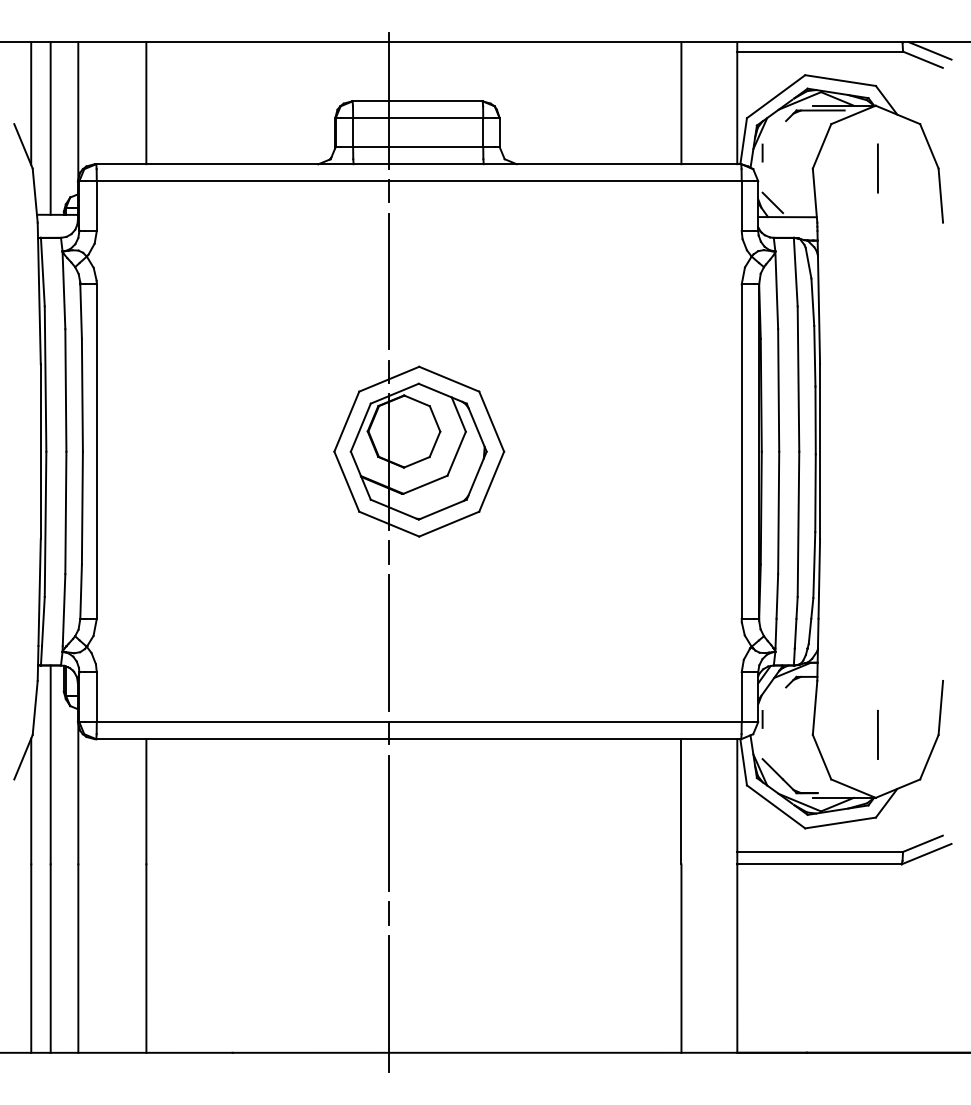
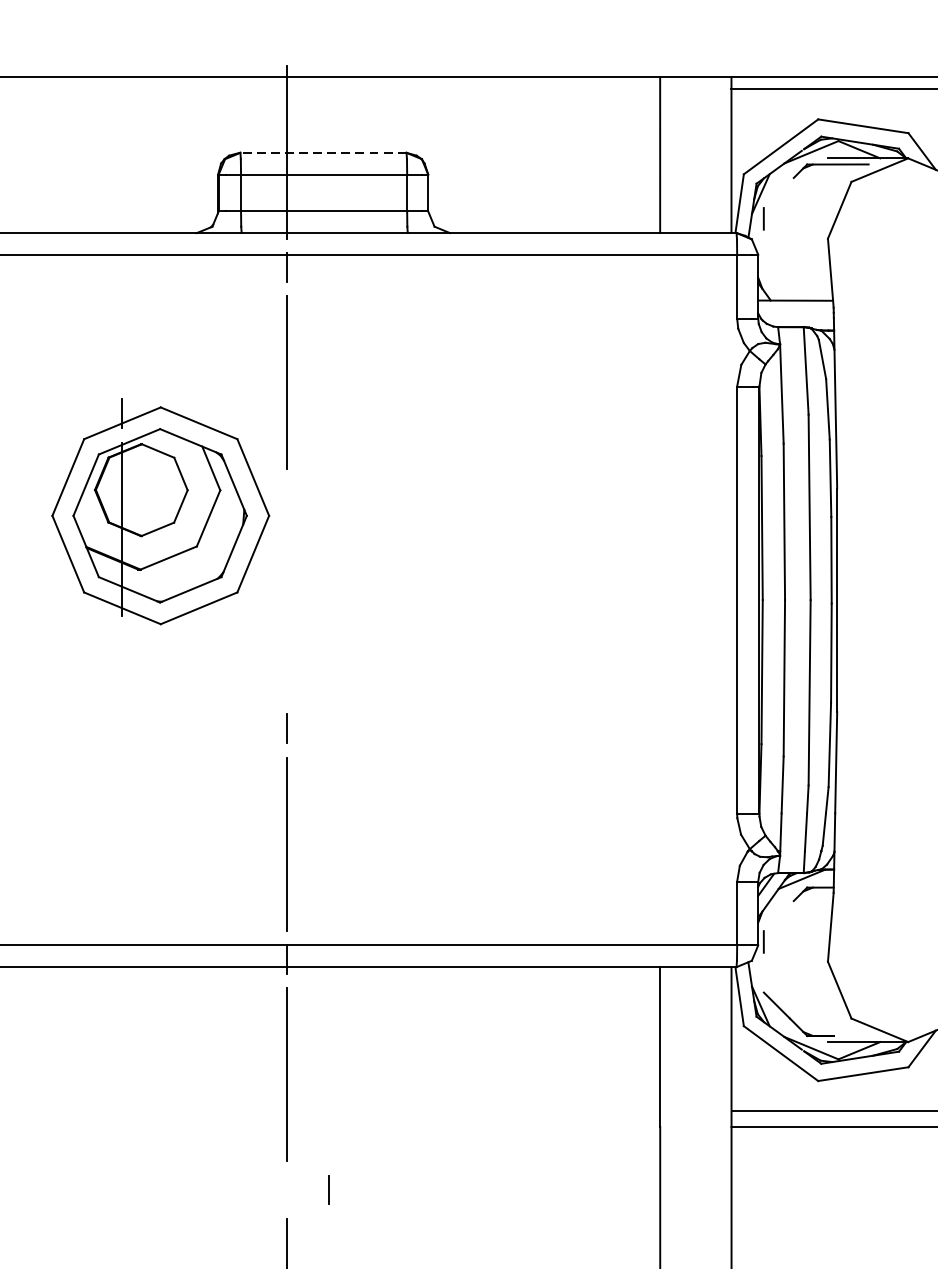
line: (417, 101) -> (323, 153), solid -> dashed
line: (877, 168) -> (910, 238), removed
line: (772, 202) -> (776, 281), removed
part: (419, 448) -> (161, 511), moved
line: (877, 734) -> (910, 961), removed
line: (388, 913) -> (328, 1189), moved

